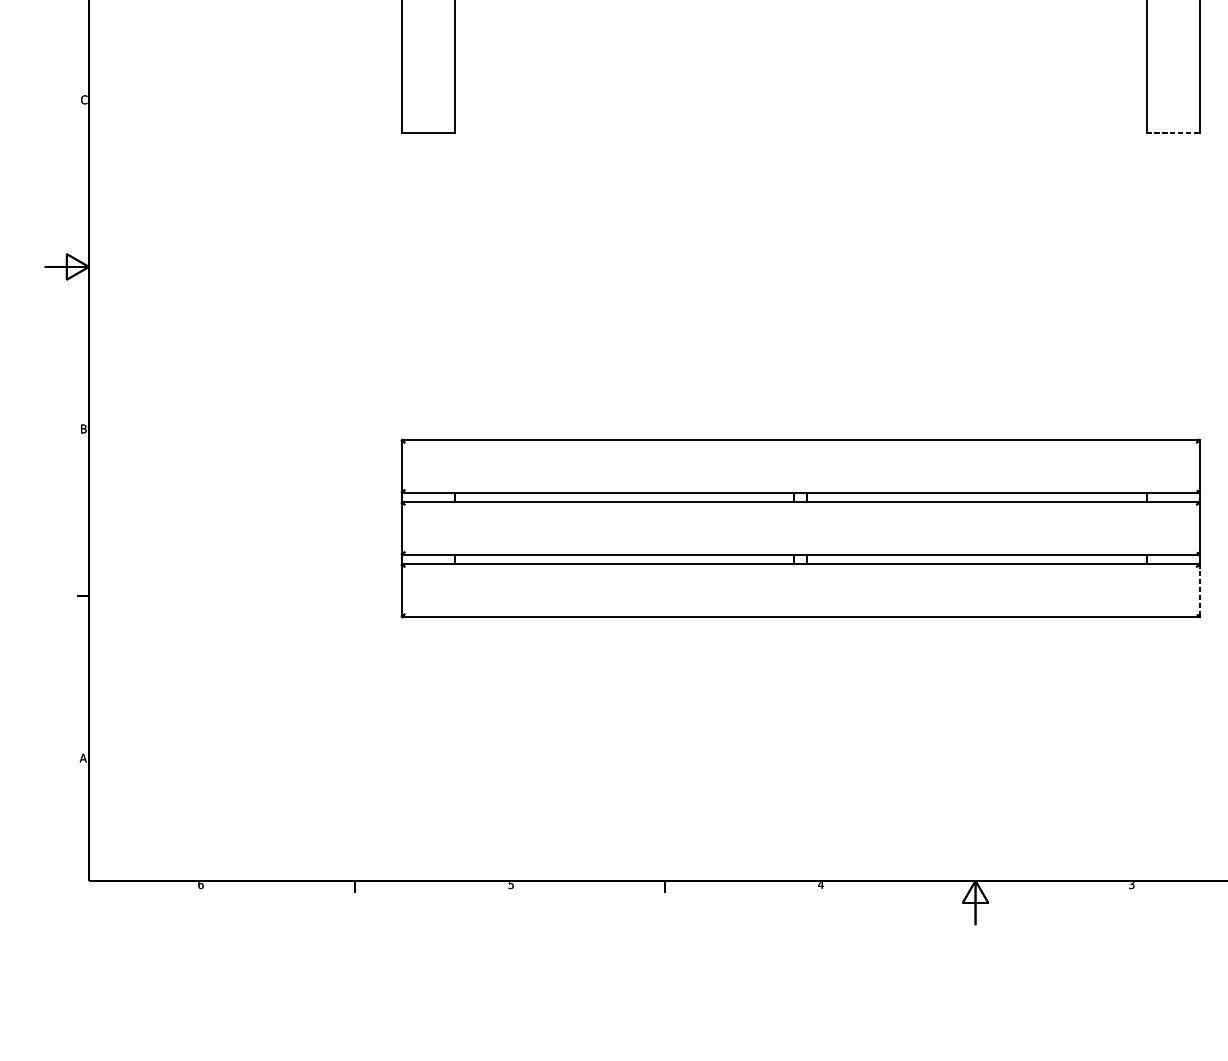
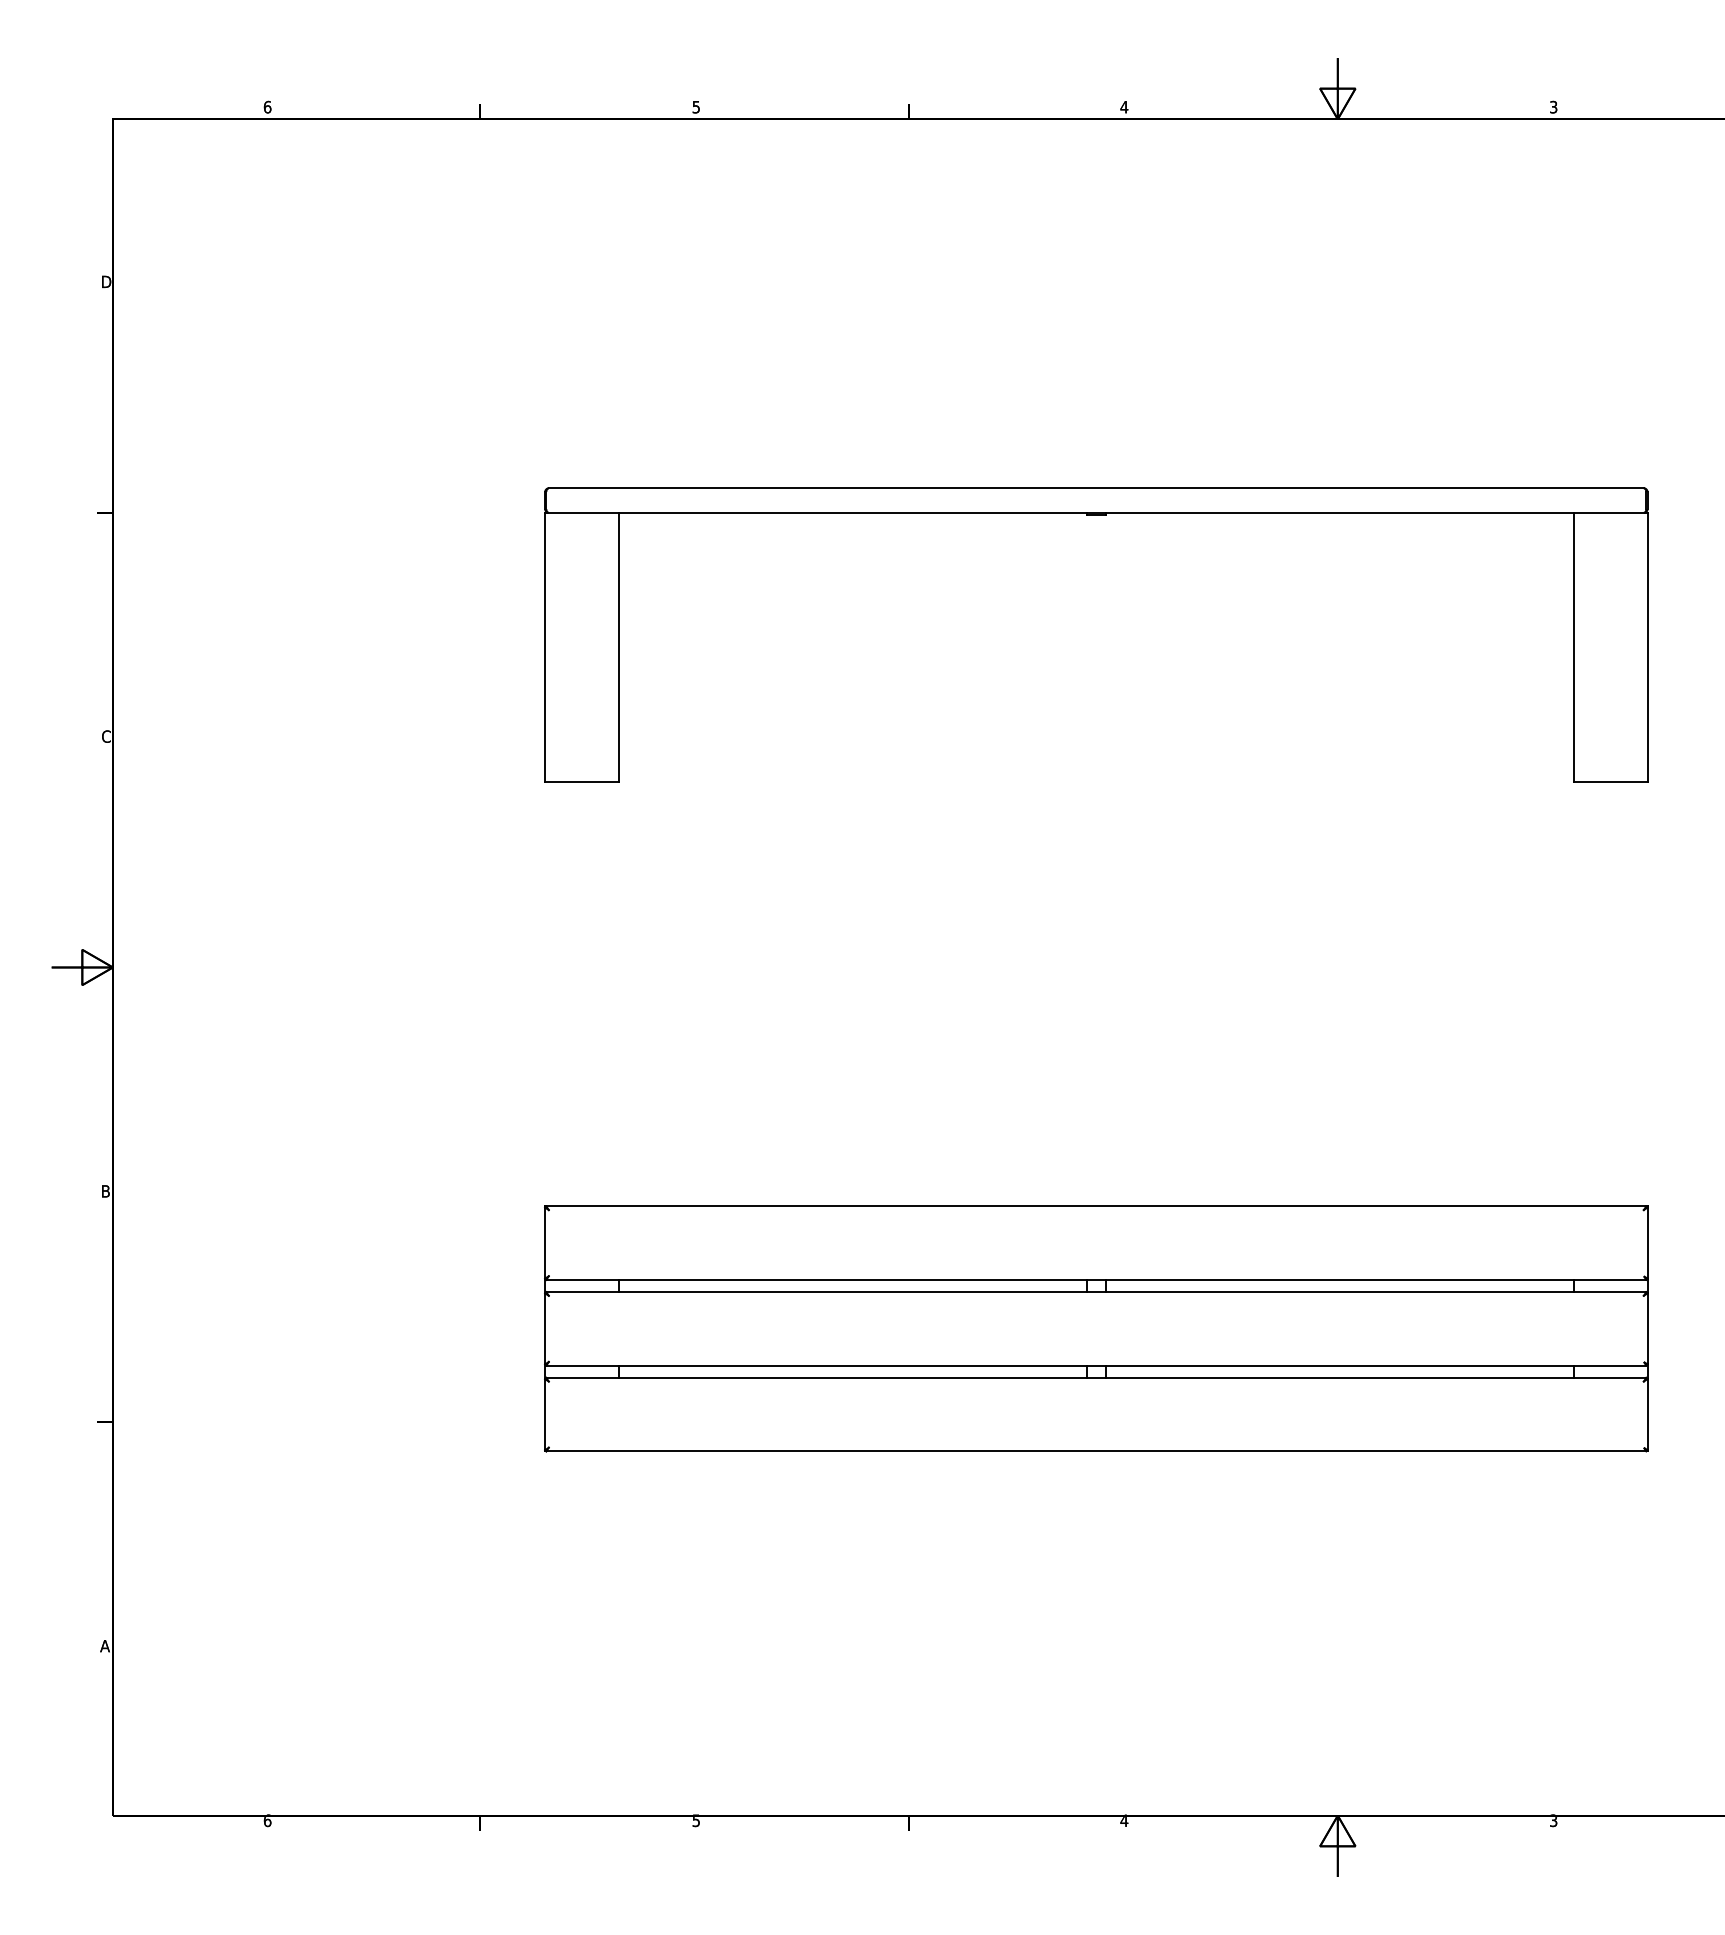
line: (1172, 133) -> (1610, 782), dashed -> solid
line: (1199, 590) -> (1647, 1414), dashed -> solid

